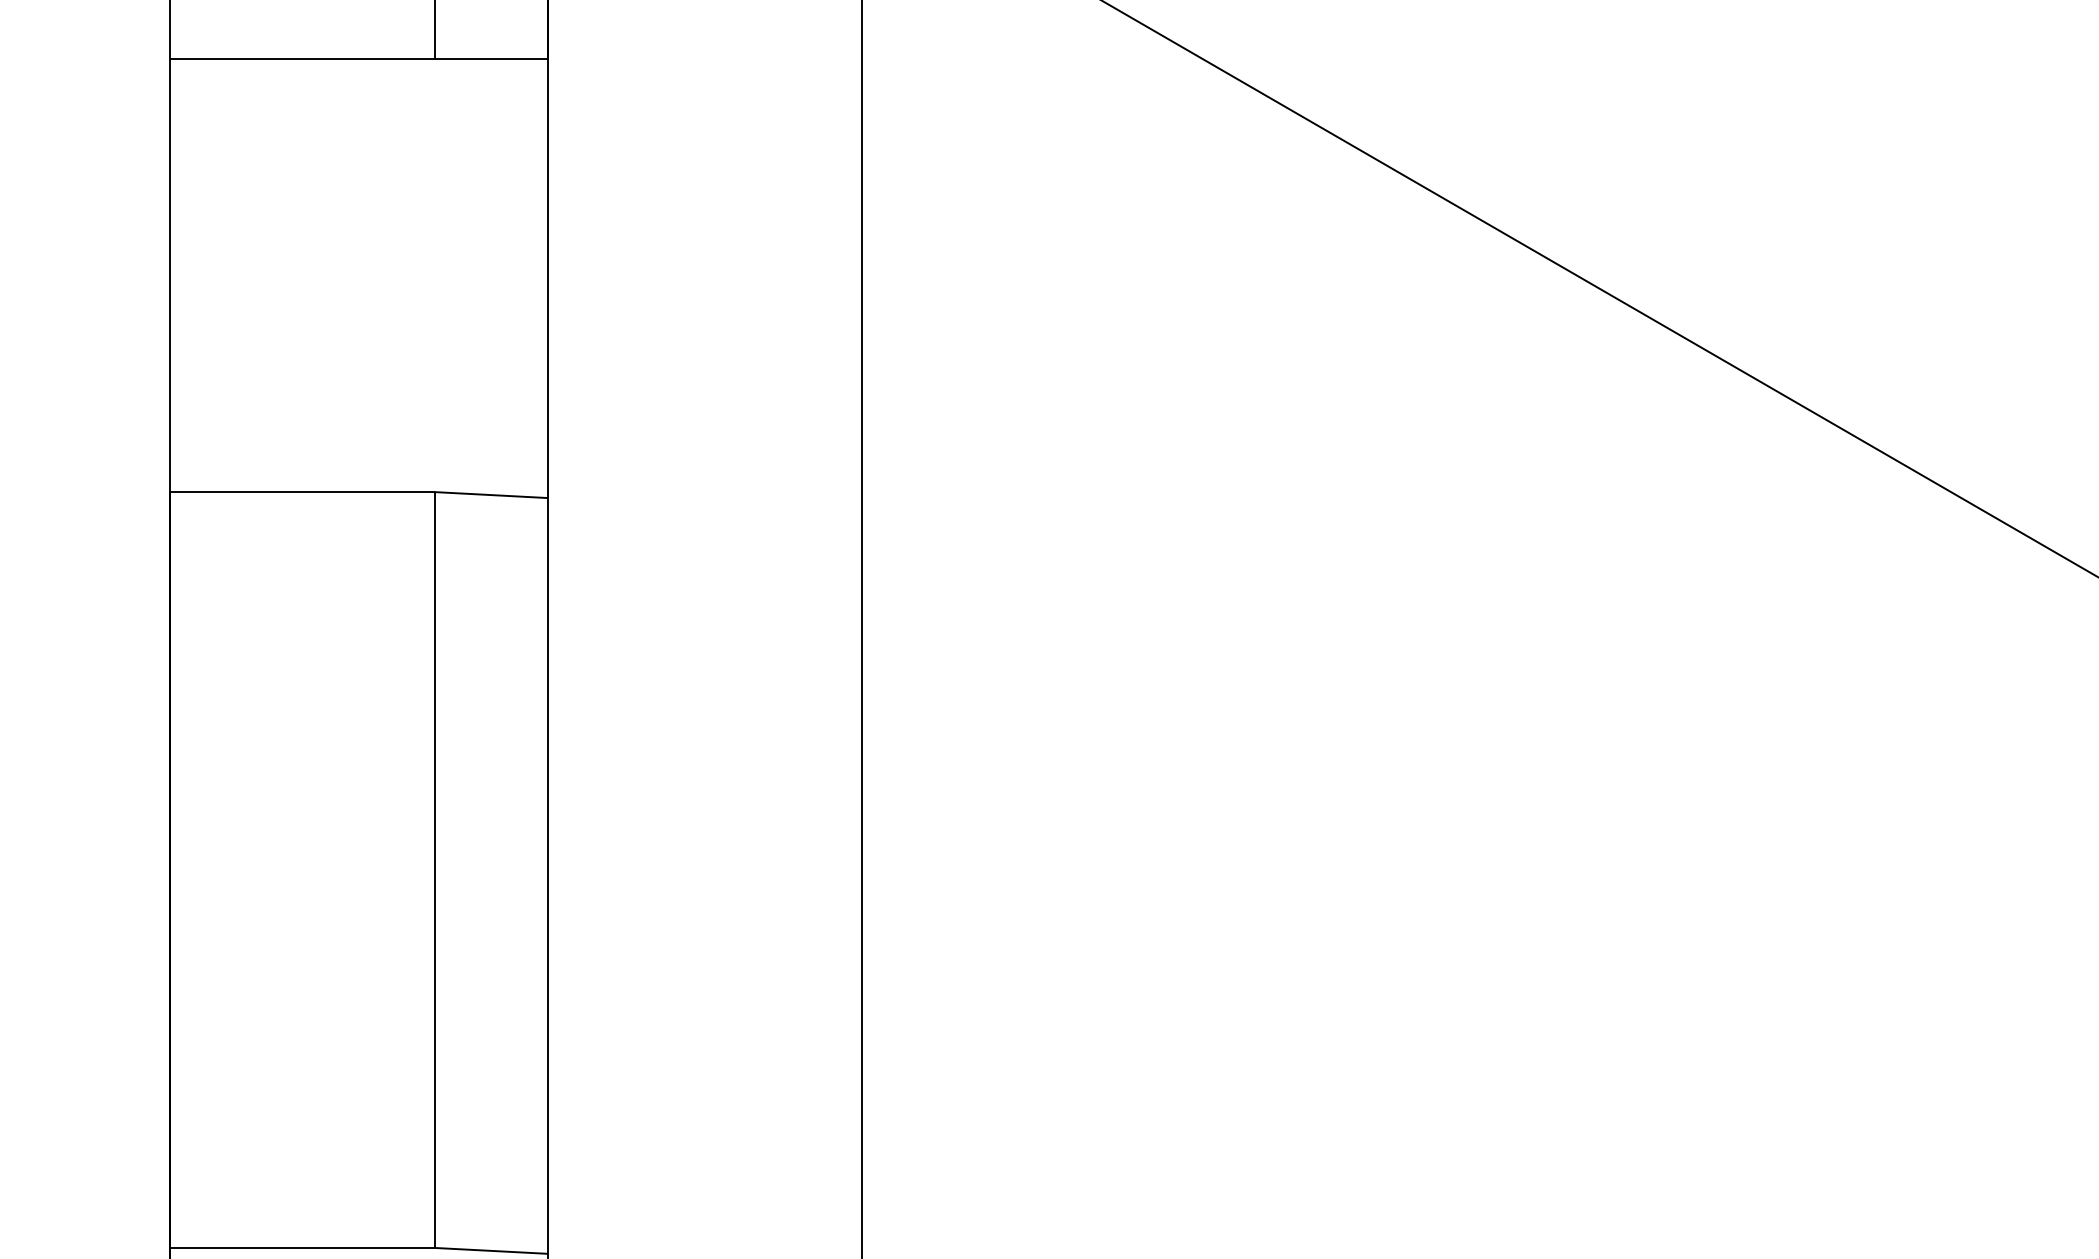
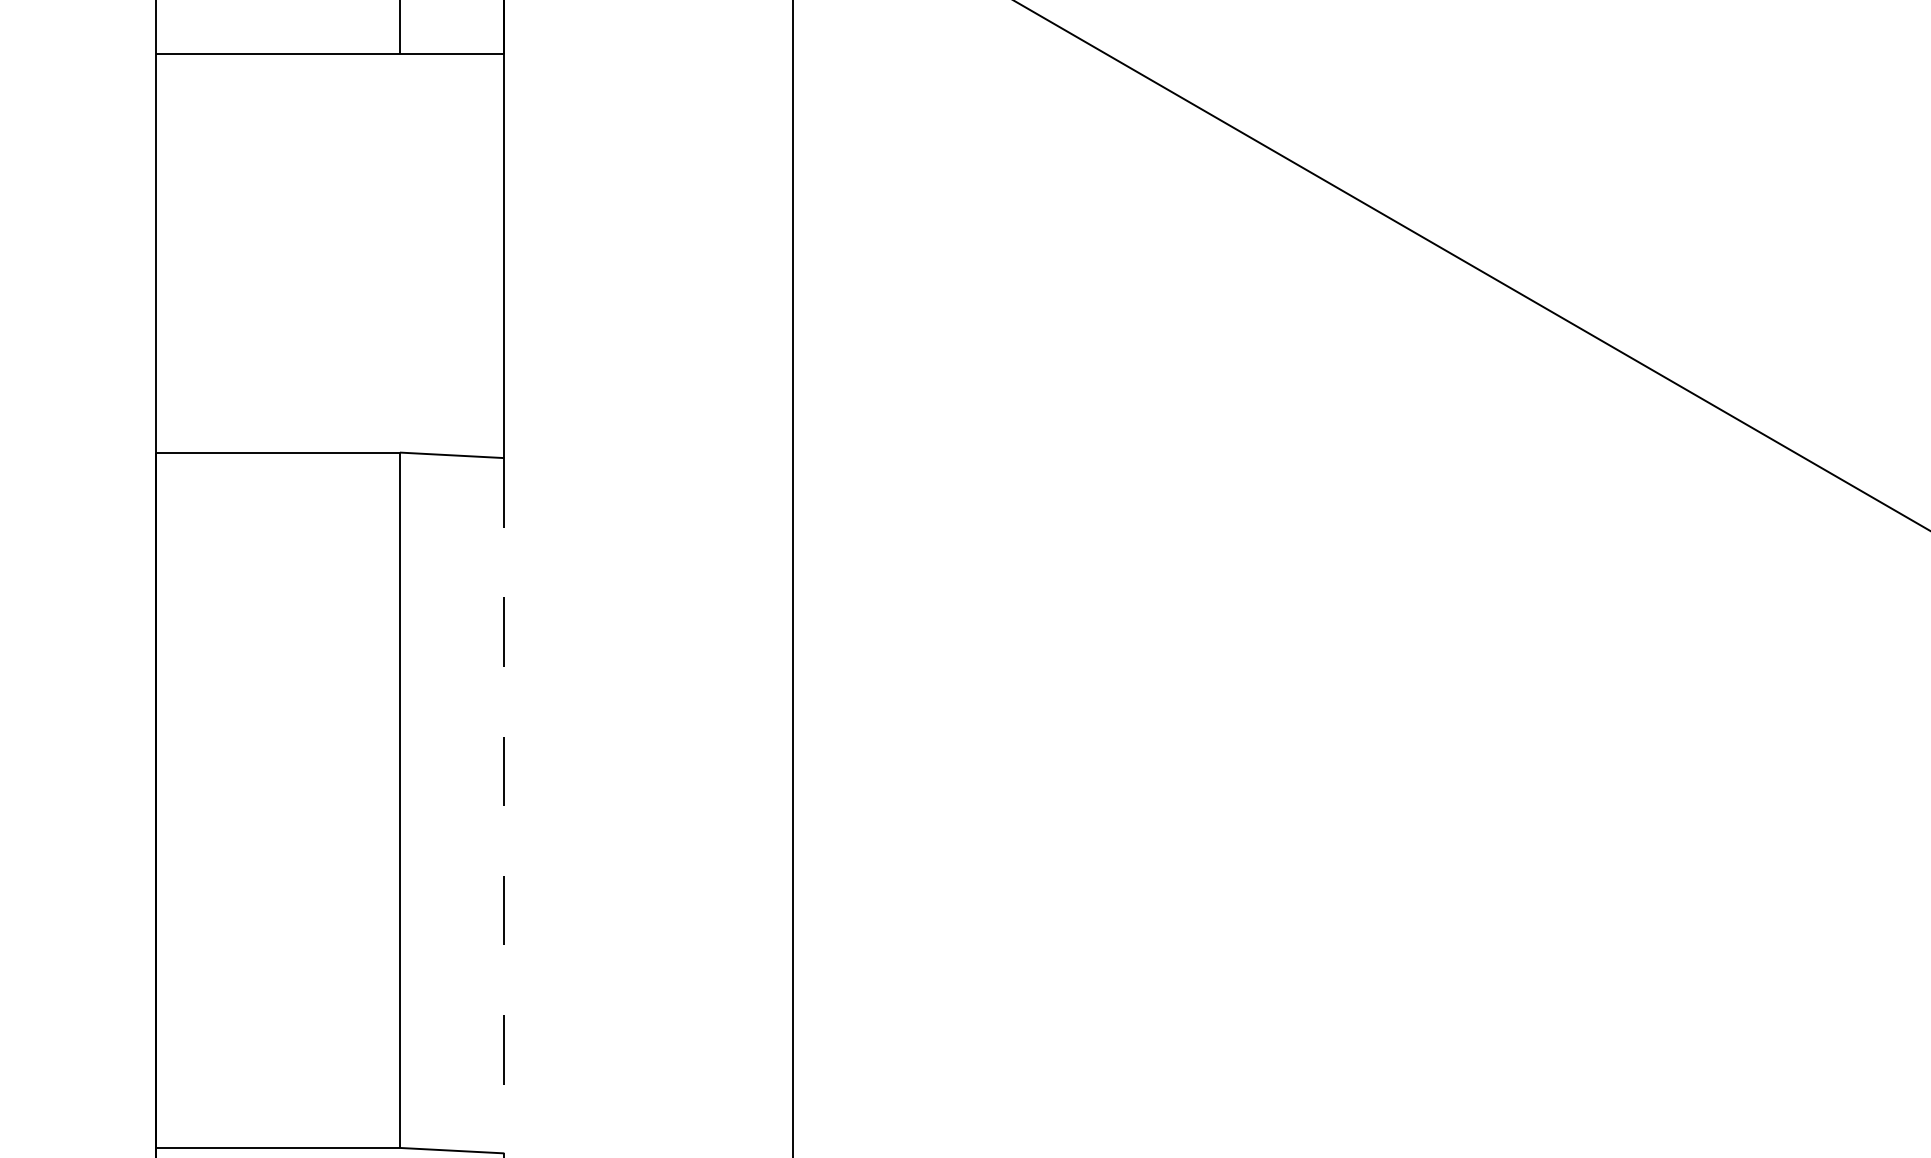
line: (548, 875) -> (504, 805), solid -> dashed

